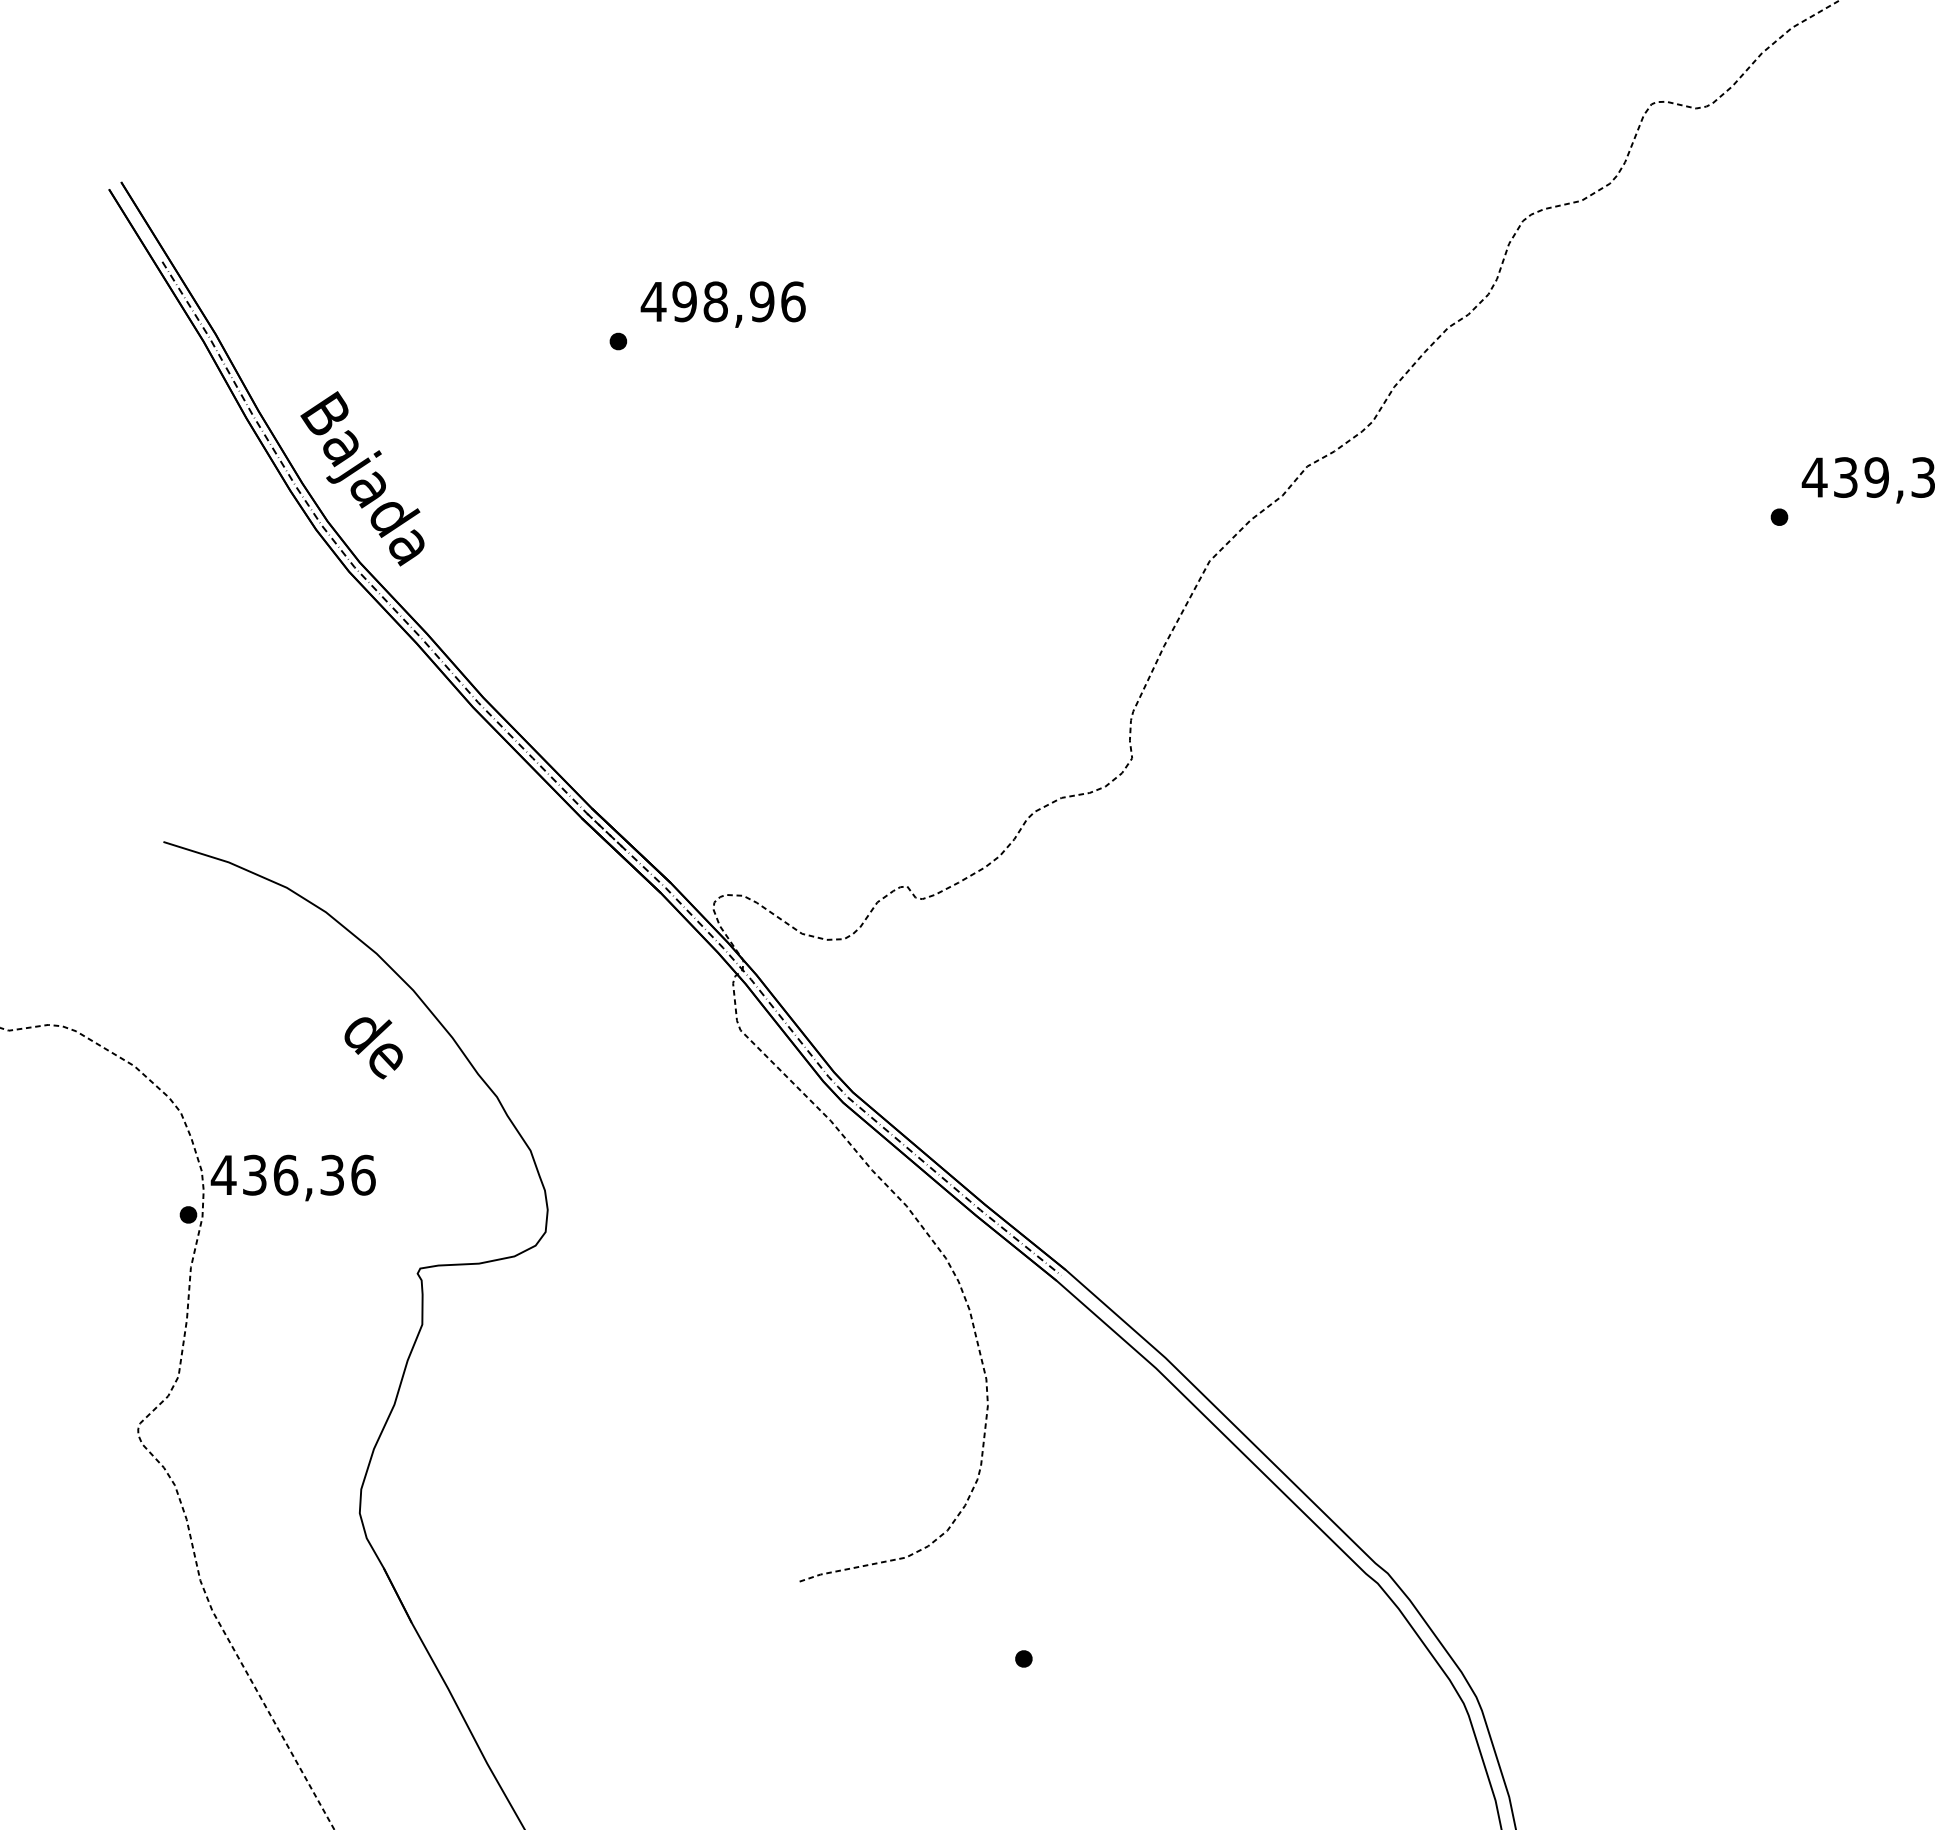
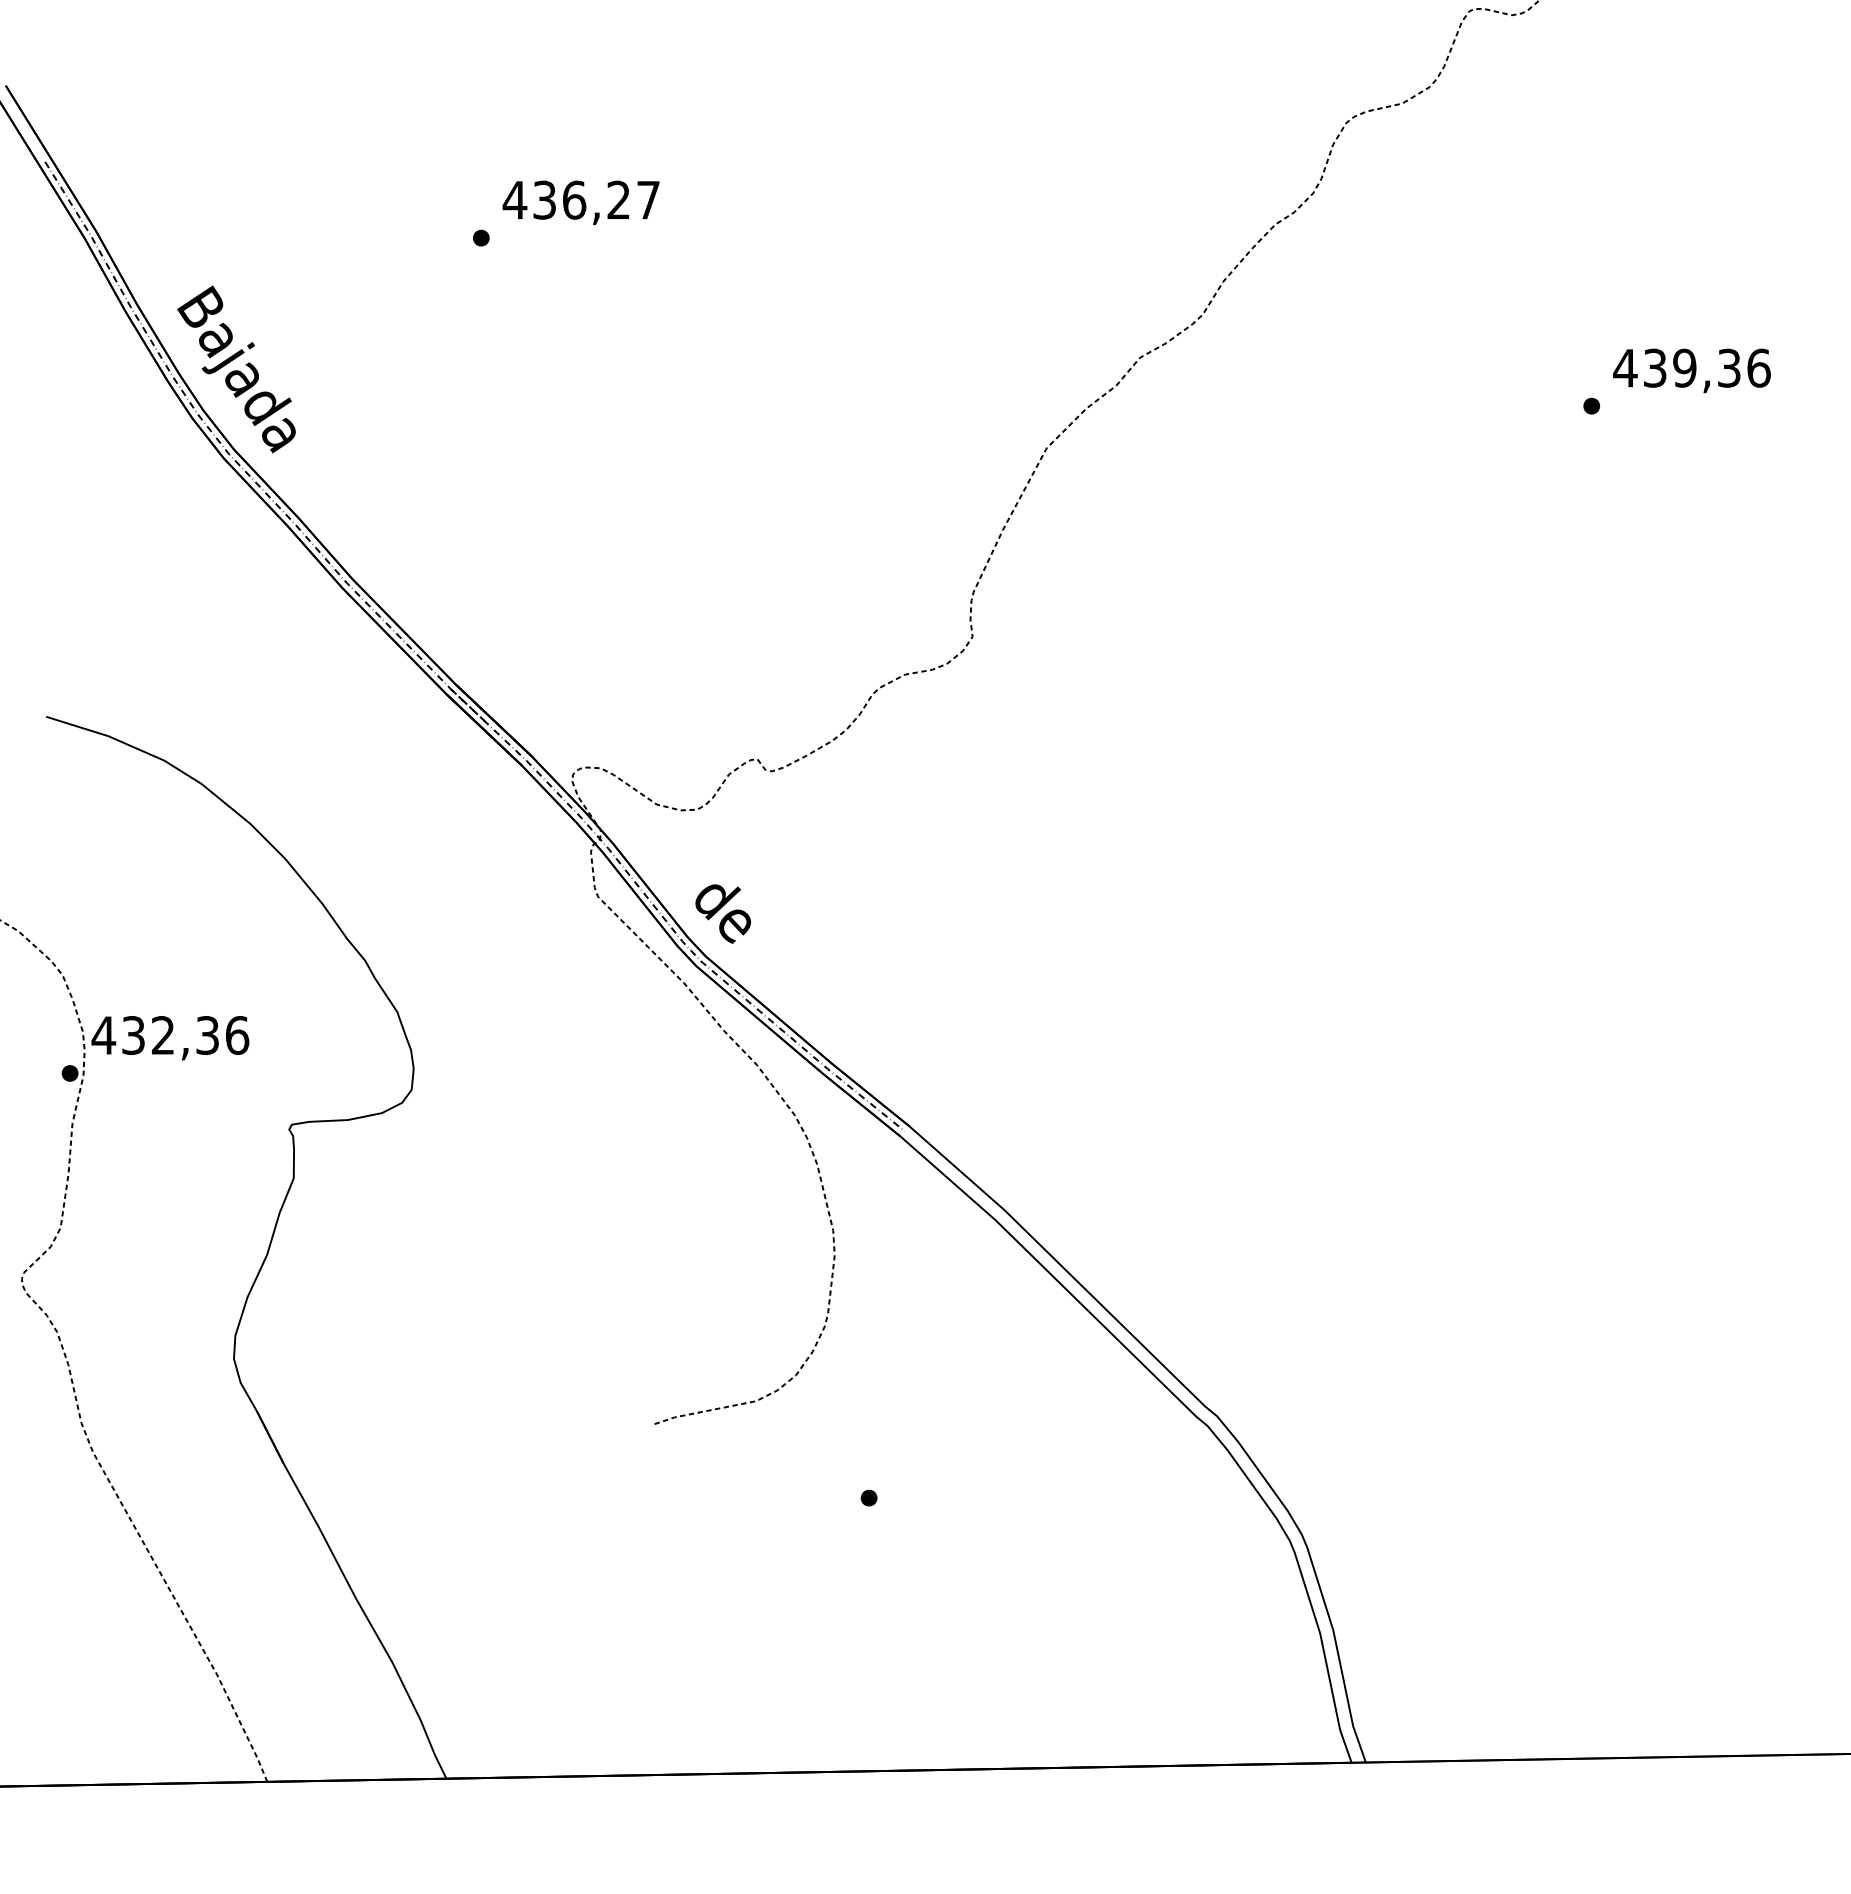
text: (738, 301) -> (596, 199), 498,96 -> 436,27
text: (372, 1047) -> (722, 913), moved
text: (286, 1175) -> (163, 1035), 436,36 -> 432,36

